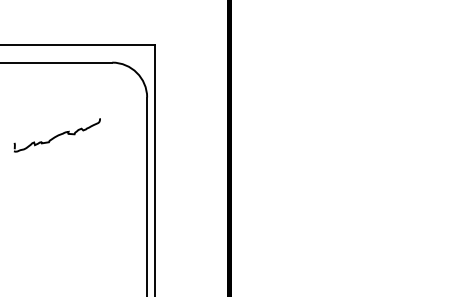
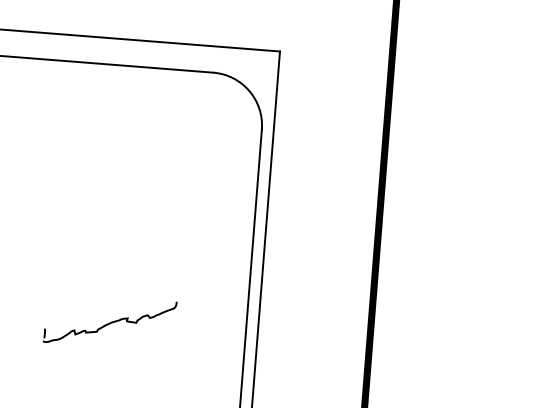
part: (56, 135) -> (108, 322), moved

